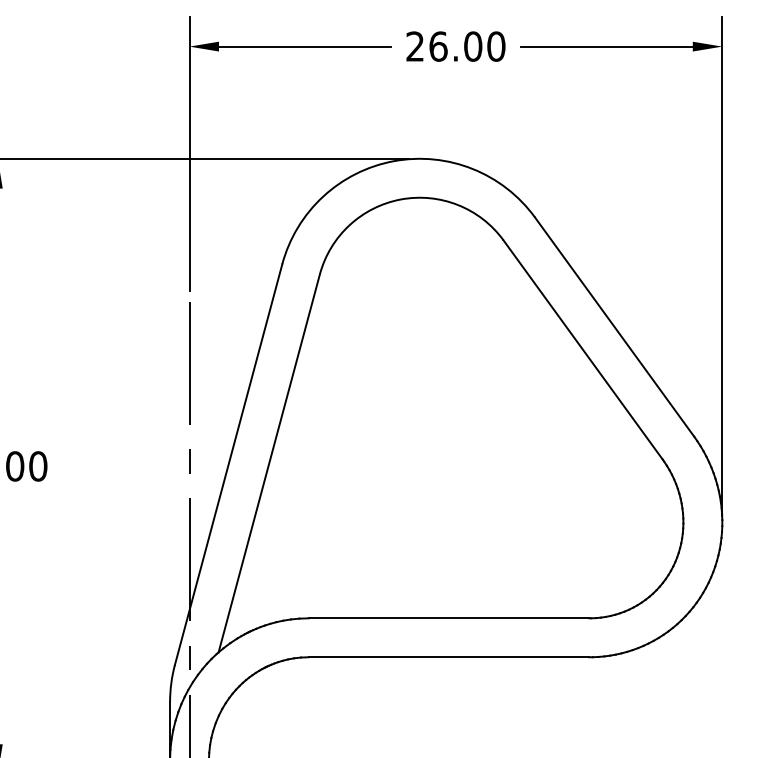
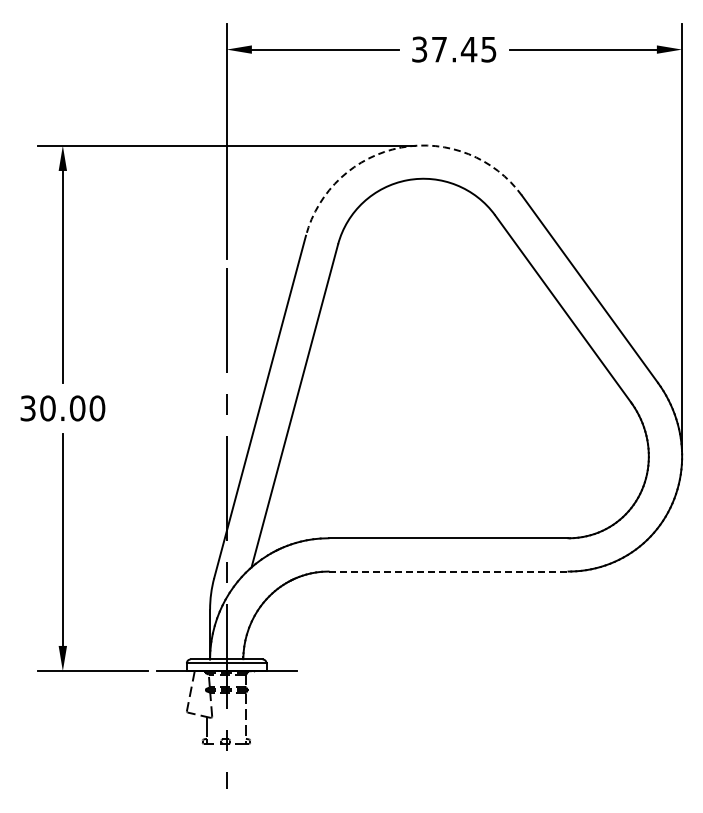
text: (456, 46) -> (454, 49), 26.00 -> 37.45
arc: (394, 161) -> (401, 147), solid -> dashed
line: (449, 657) -> (448, 571), solid -> dashed

